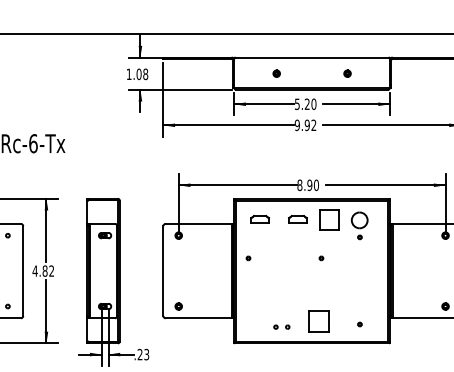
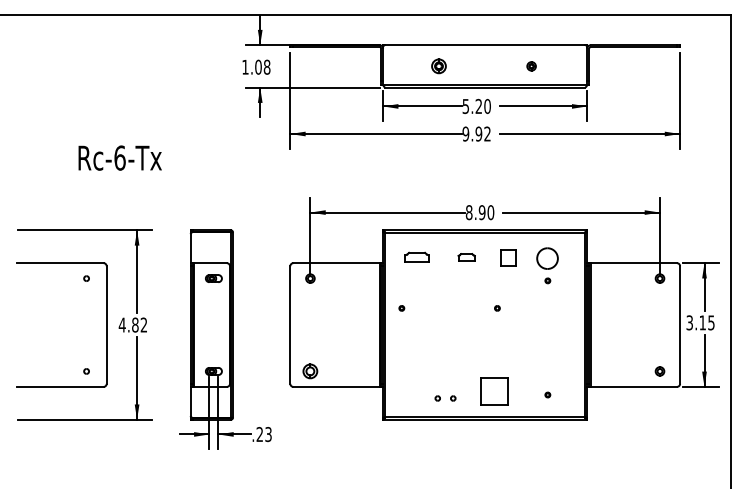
part: (276, 73) -> (438, 66), size x1.6
part: (297, 218) -> (466, 256), size x0.7
part: (329, 219) -> (508, 257), size x0.6
part: (178, 306) -> (310, 371), size x1.6

